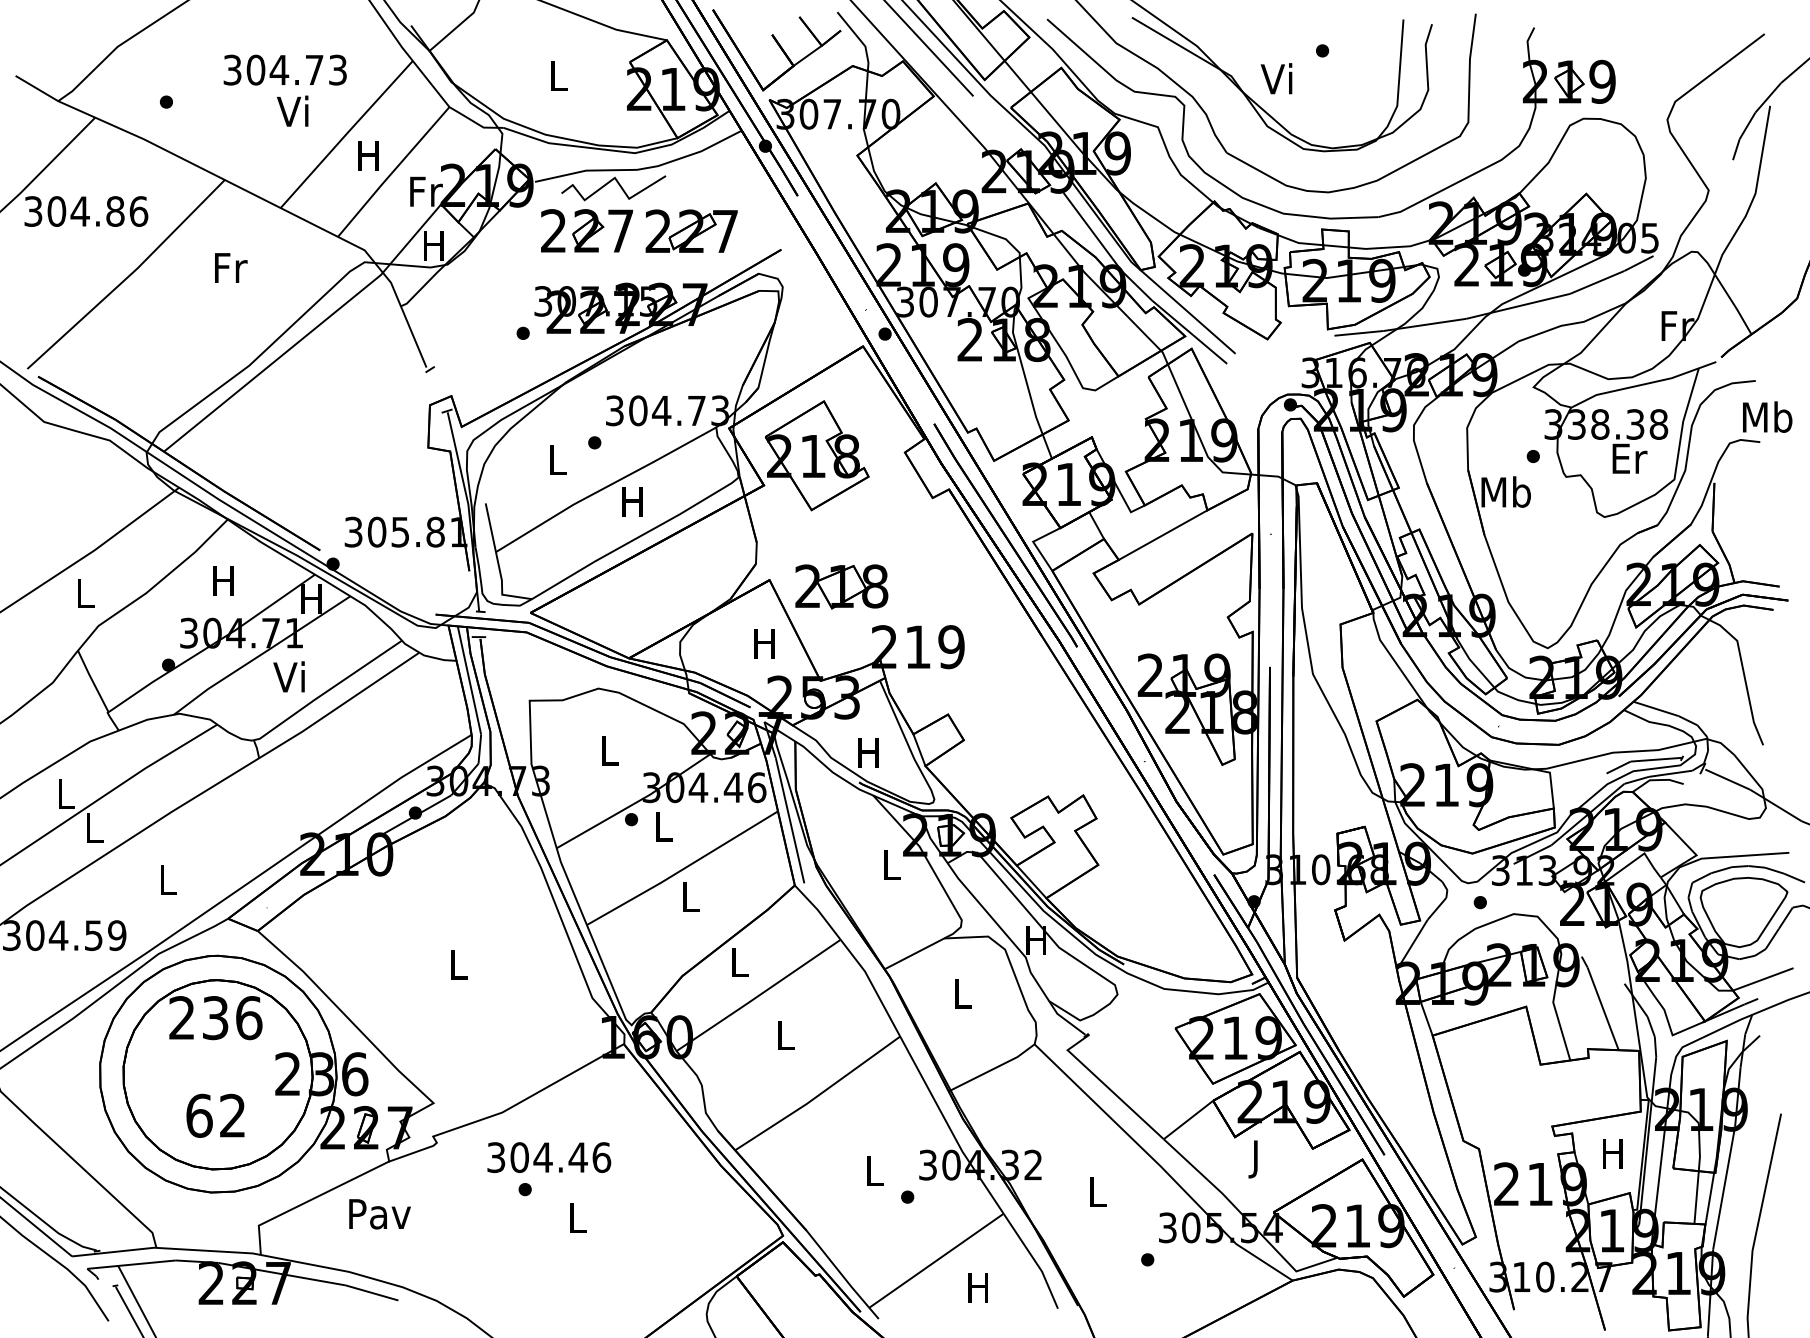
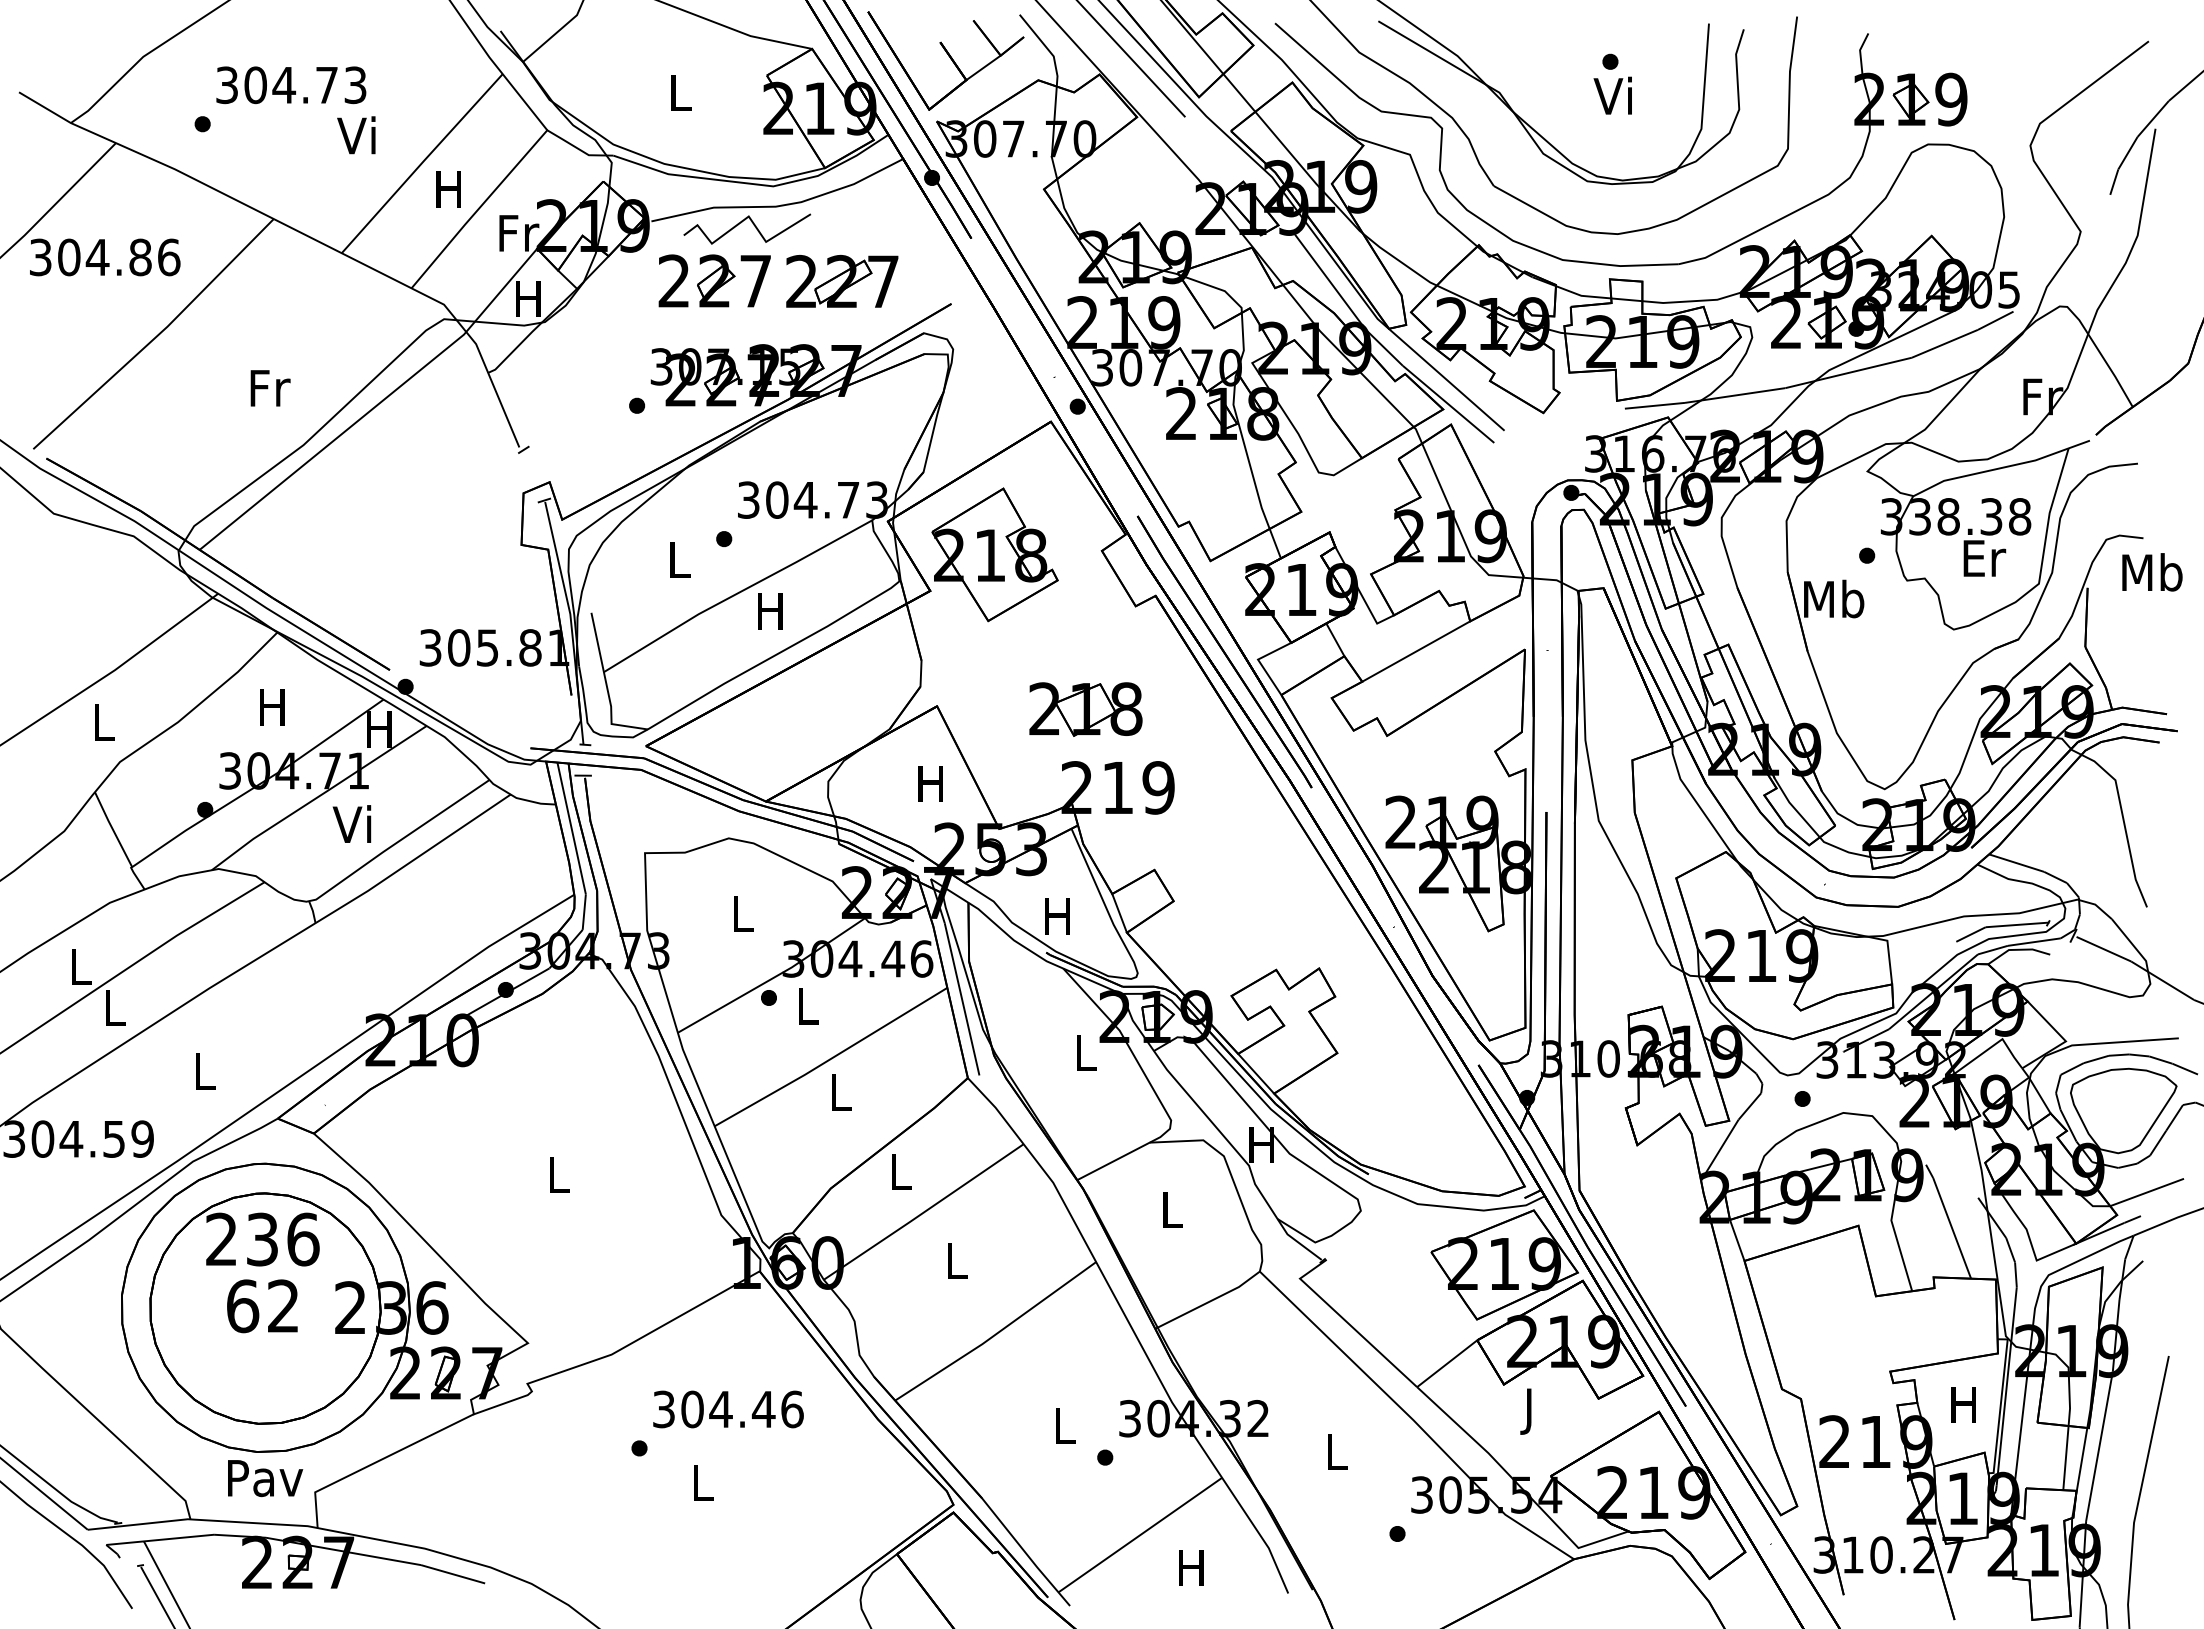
text: (284, 69) -> (290, 84), moved
text: (1276, 78) -> (1612, 95), moved
text: (231, 267) -> (270, 387), moved
text: (1767, 416) -> (2152, 571), moved
part: (841, 586) -> (1085, 709), moved
text: (215, 1115) -> (262, 1305), moved
text: (549, 1157) -> (728, 1409), moved
text: (379, 1214) -> (264, 1478), moved

